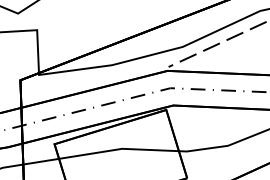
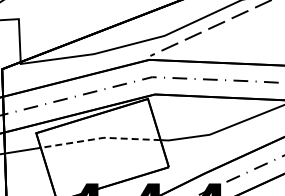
line: (118, 149) -> (100, 138), solid -> dashed

